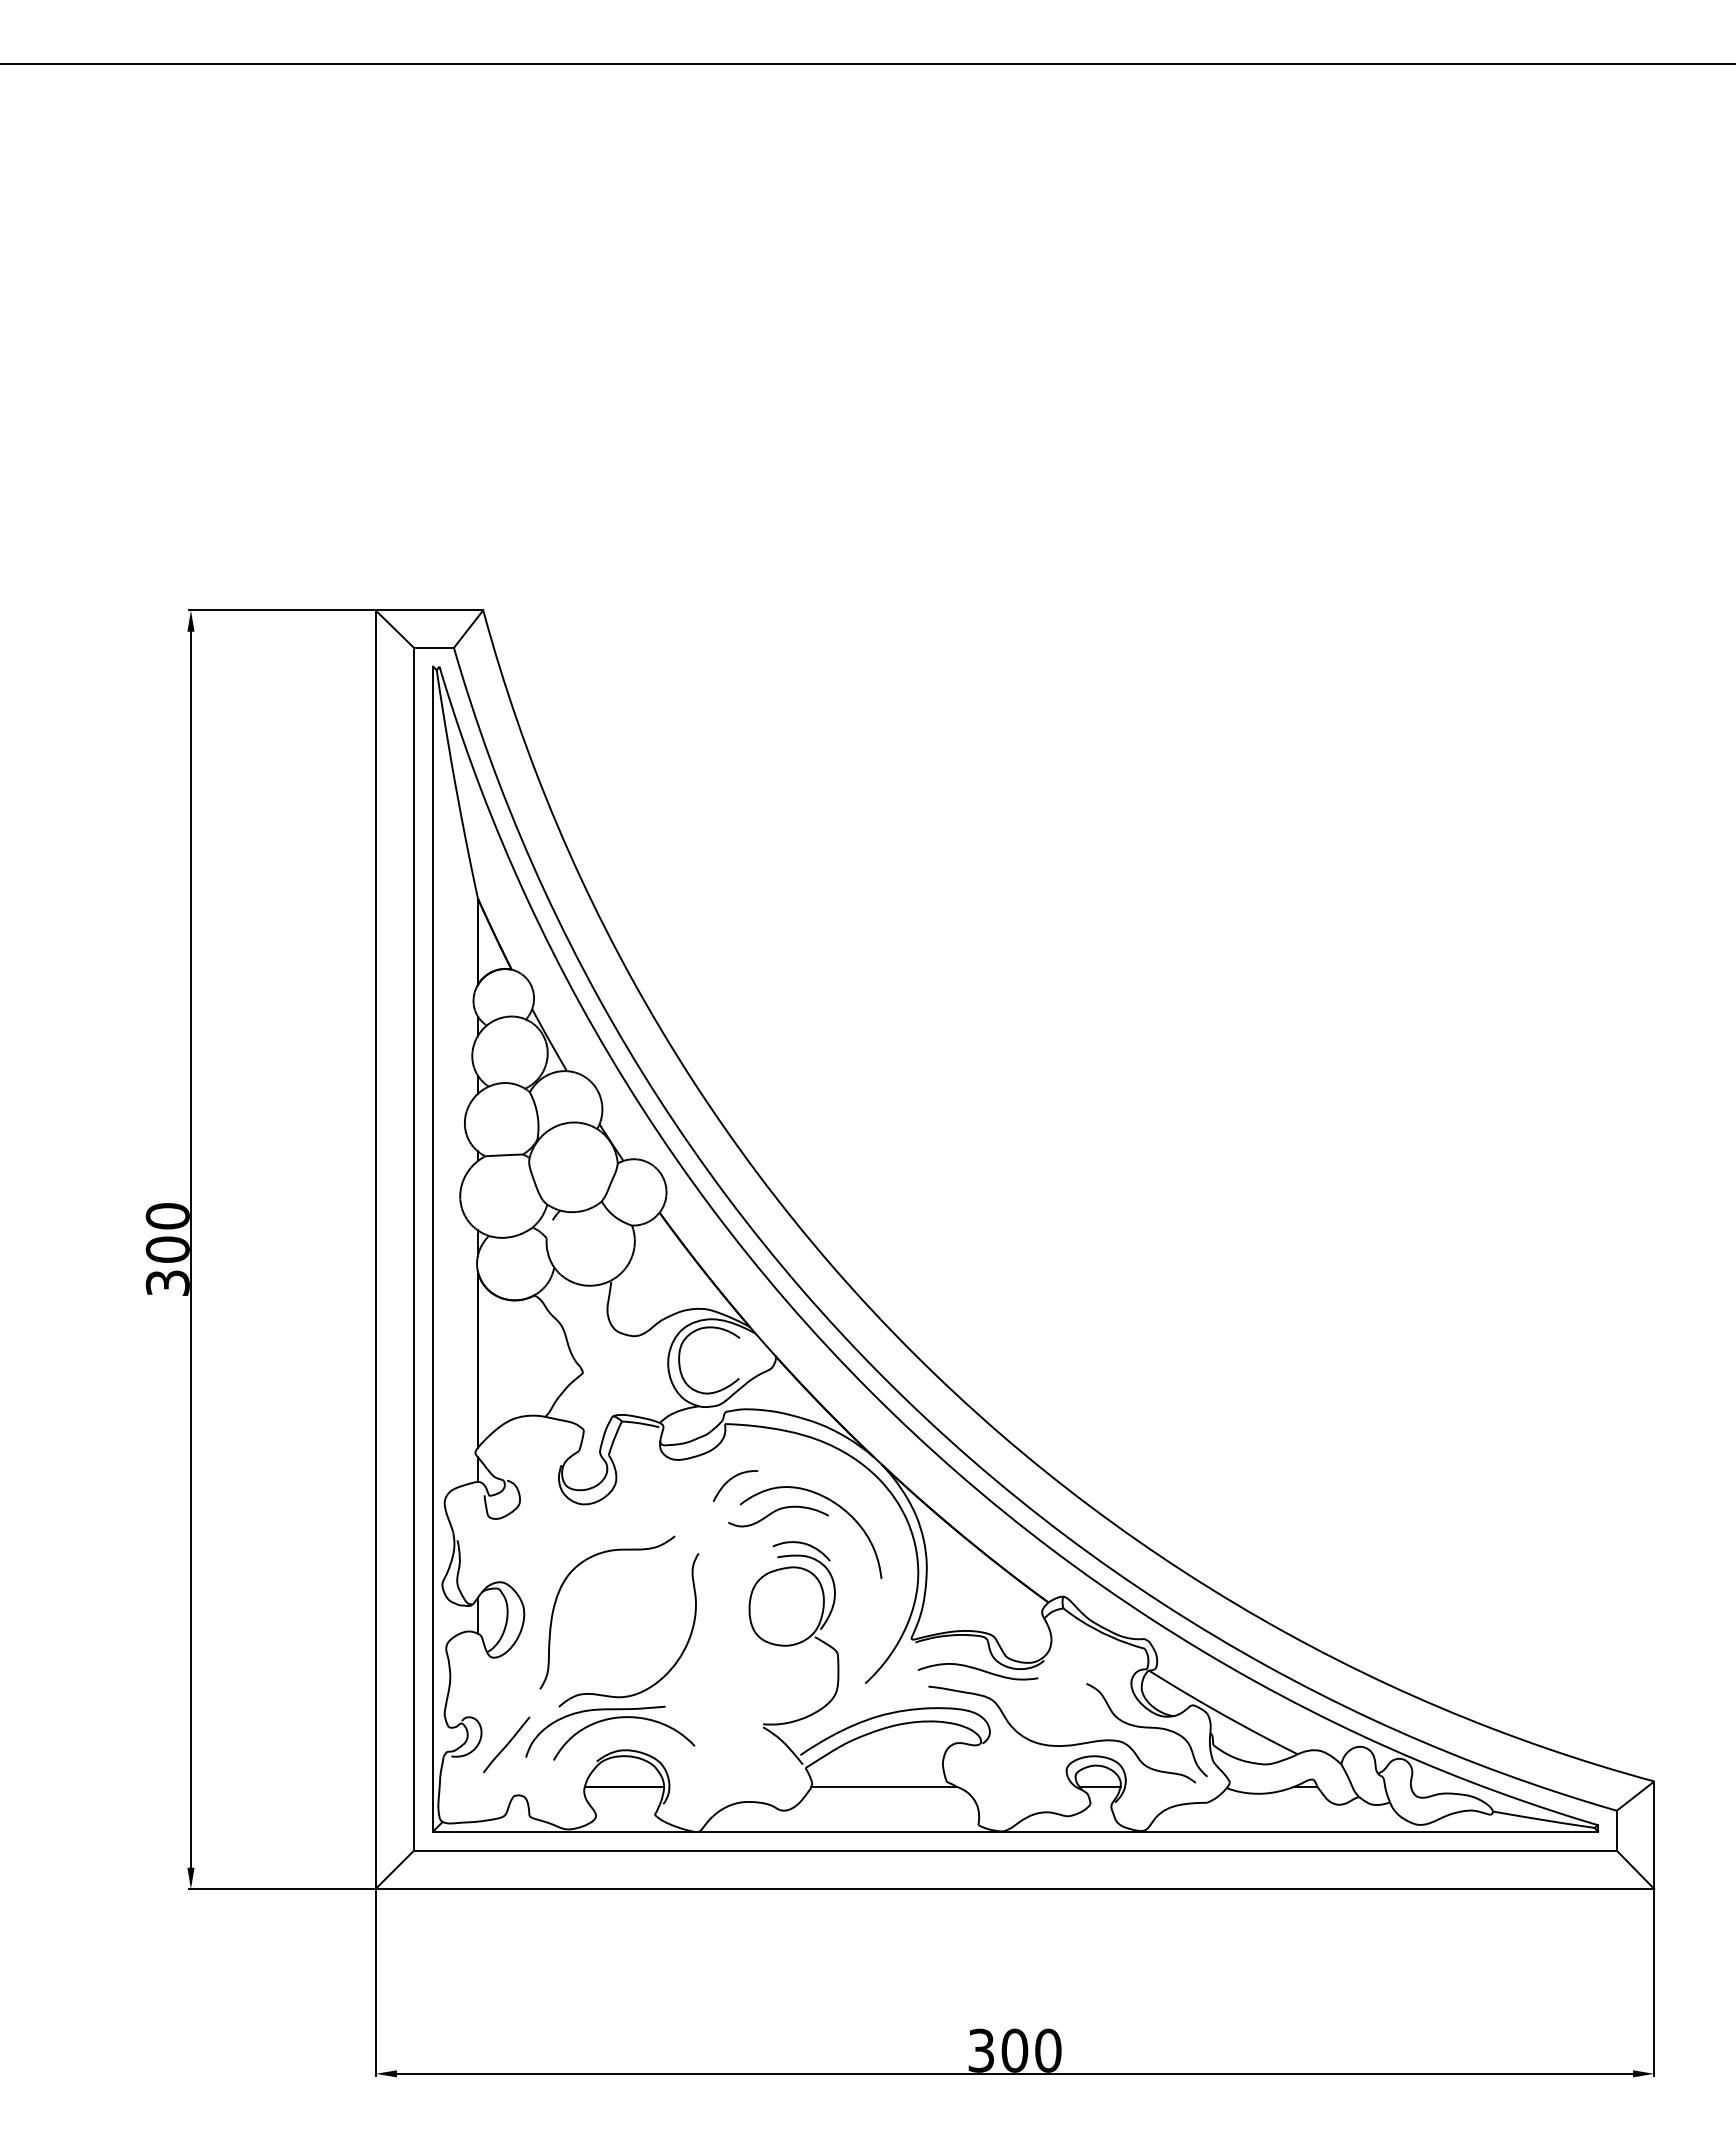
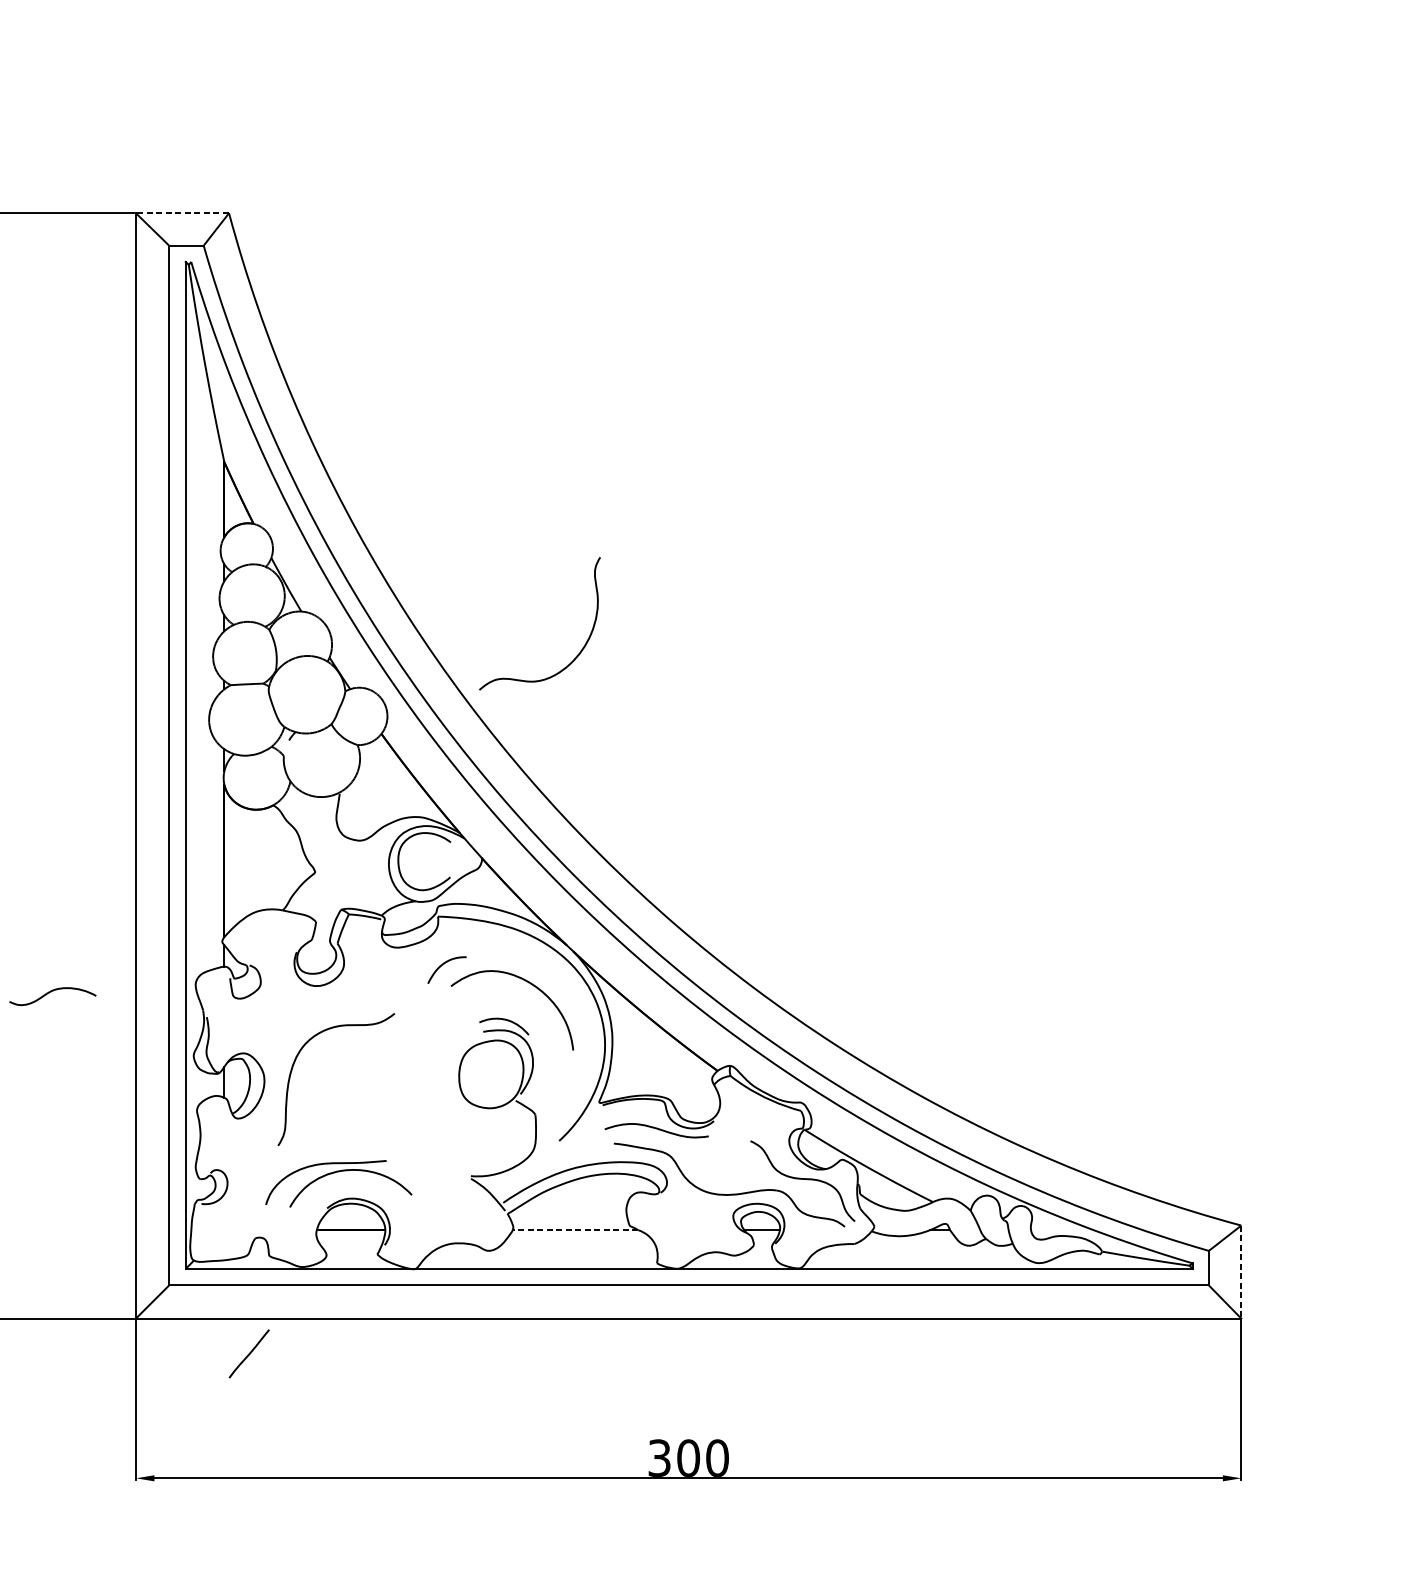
line: (429, 610) -> (182, 213), solid -> dashed
curve: (775, 1512) -> (50, 993), moved
curve: (668, 1670) -> (574, 658), moved
line: (506, 1744) -> (249, 1353), moved
line: (883, 1786) -> (575, 1229), solid -> dashed
line: (1654, 1835) -> (1241, 1272), solid -> dashed

